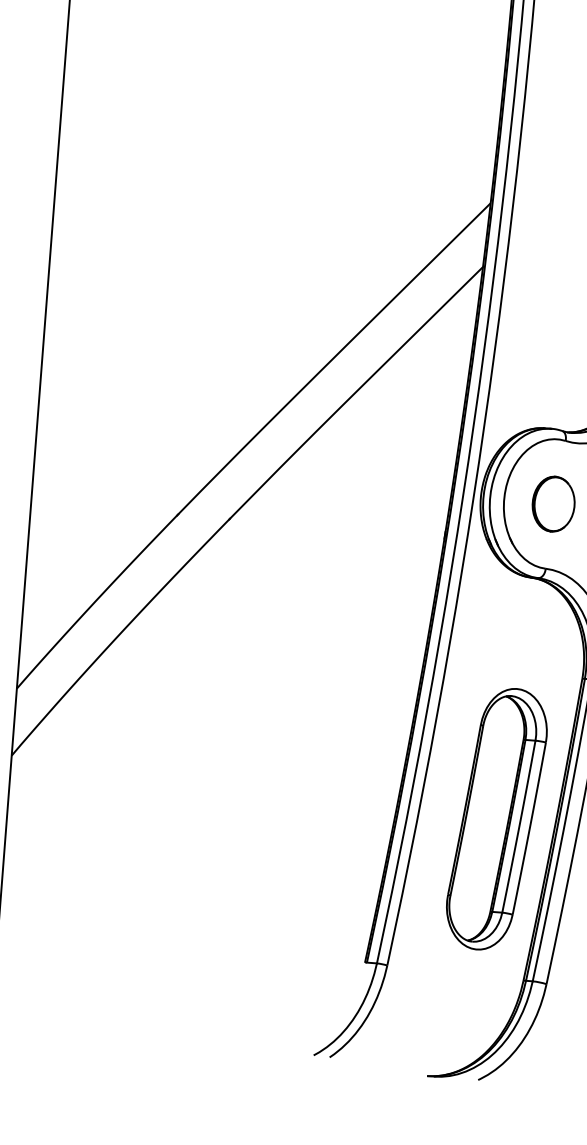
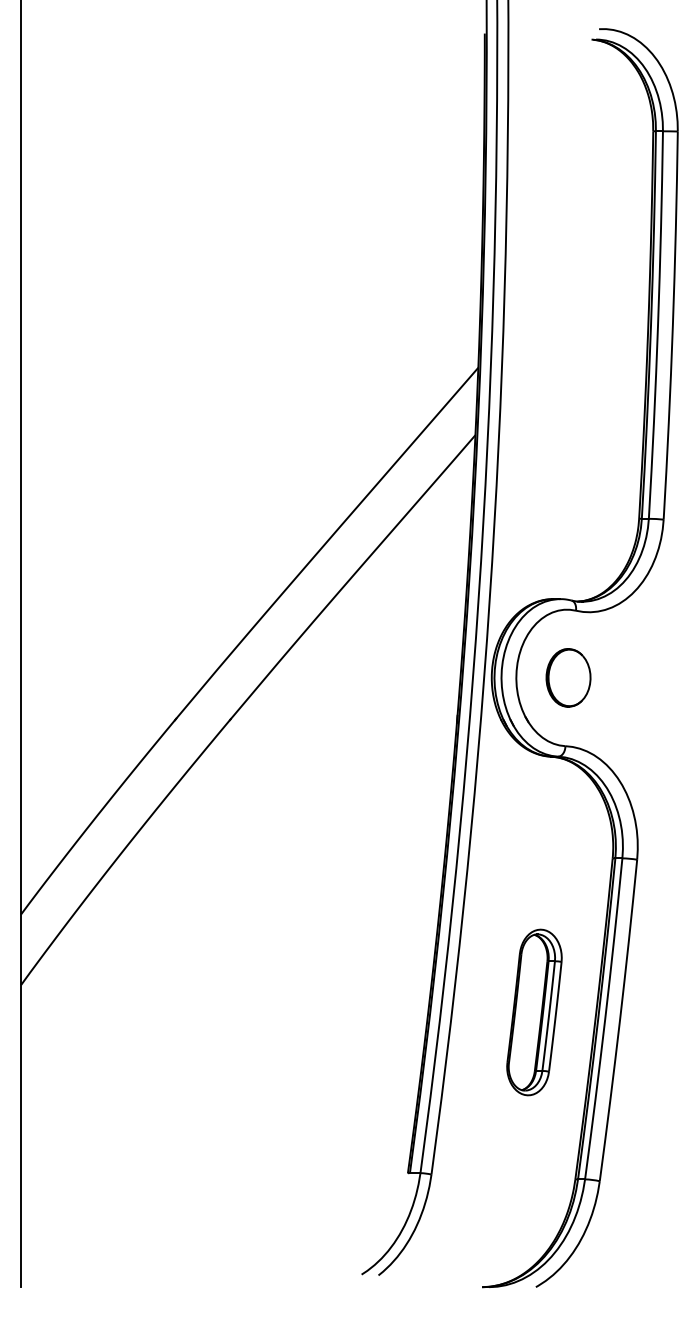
part: (496, 819) -> (534, 1012), size x0.6

